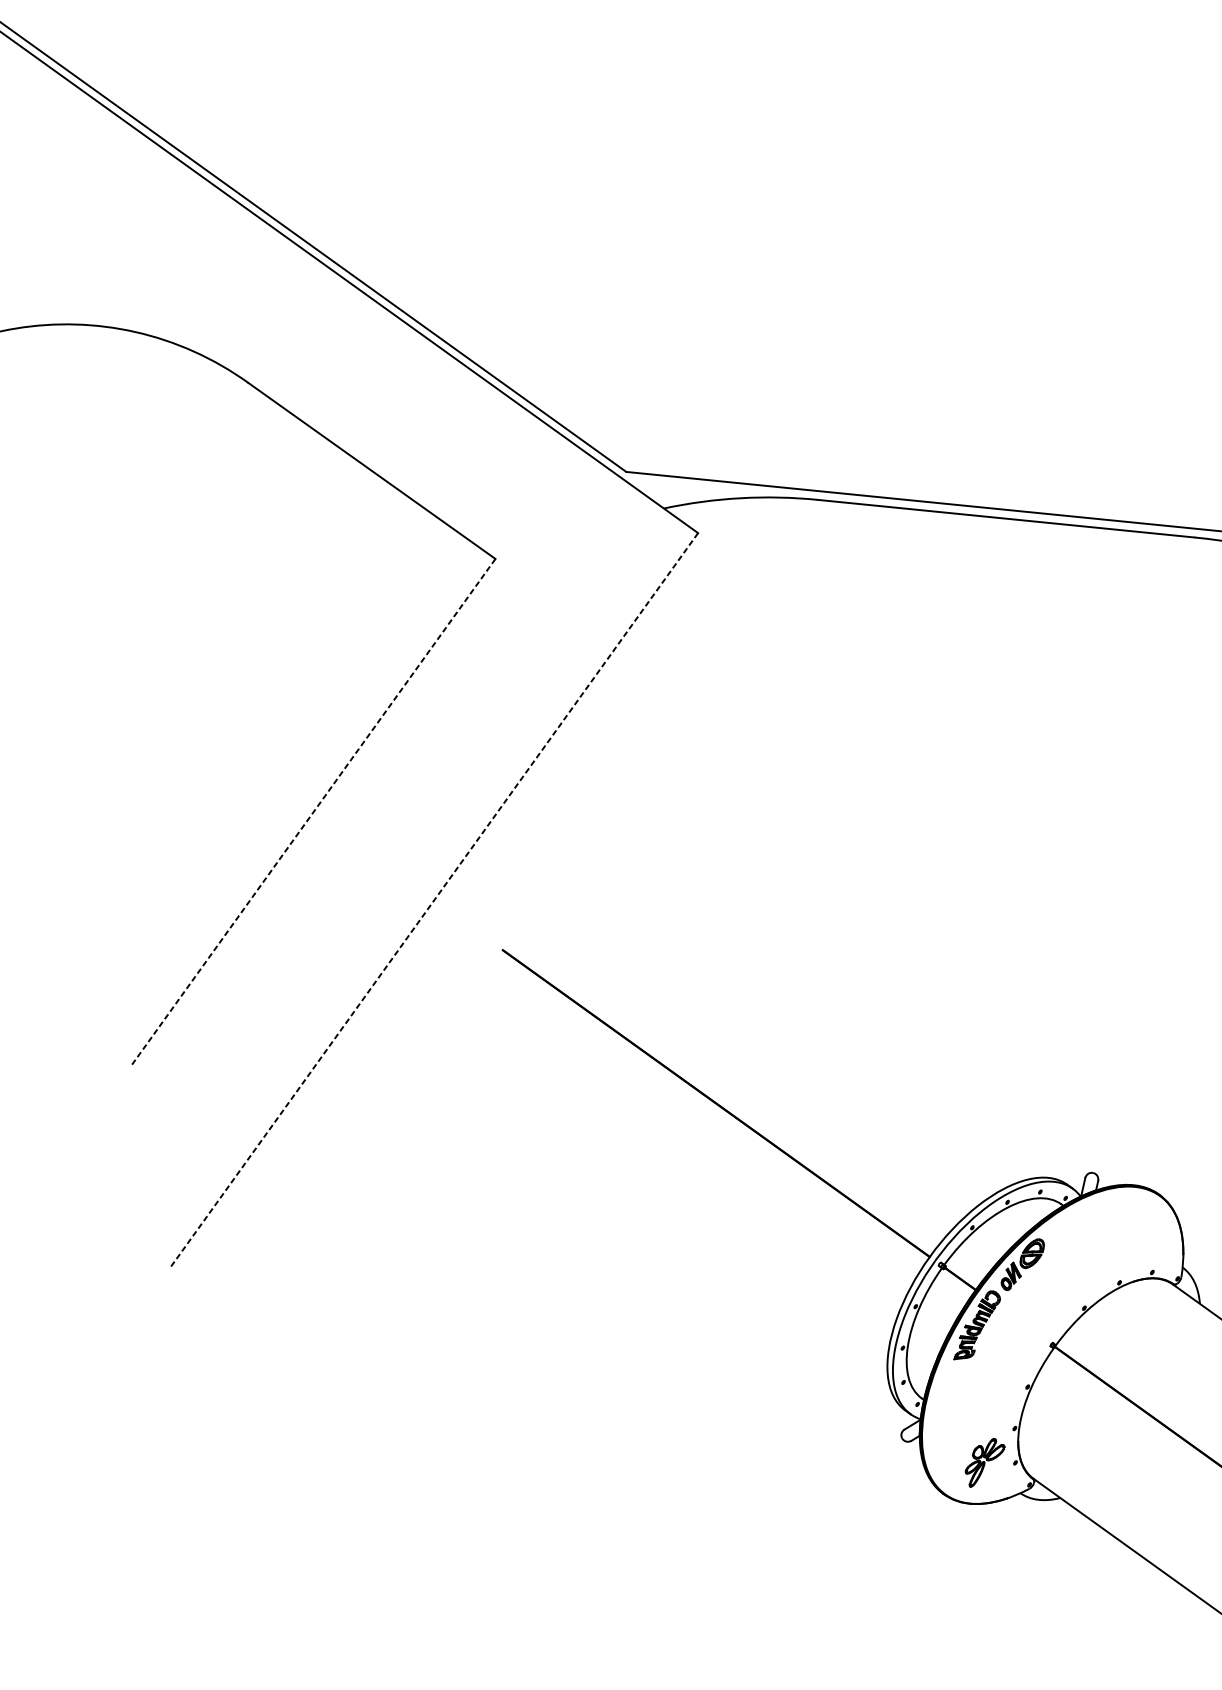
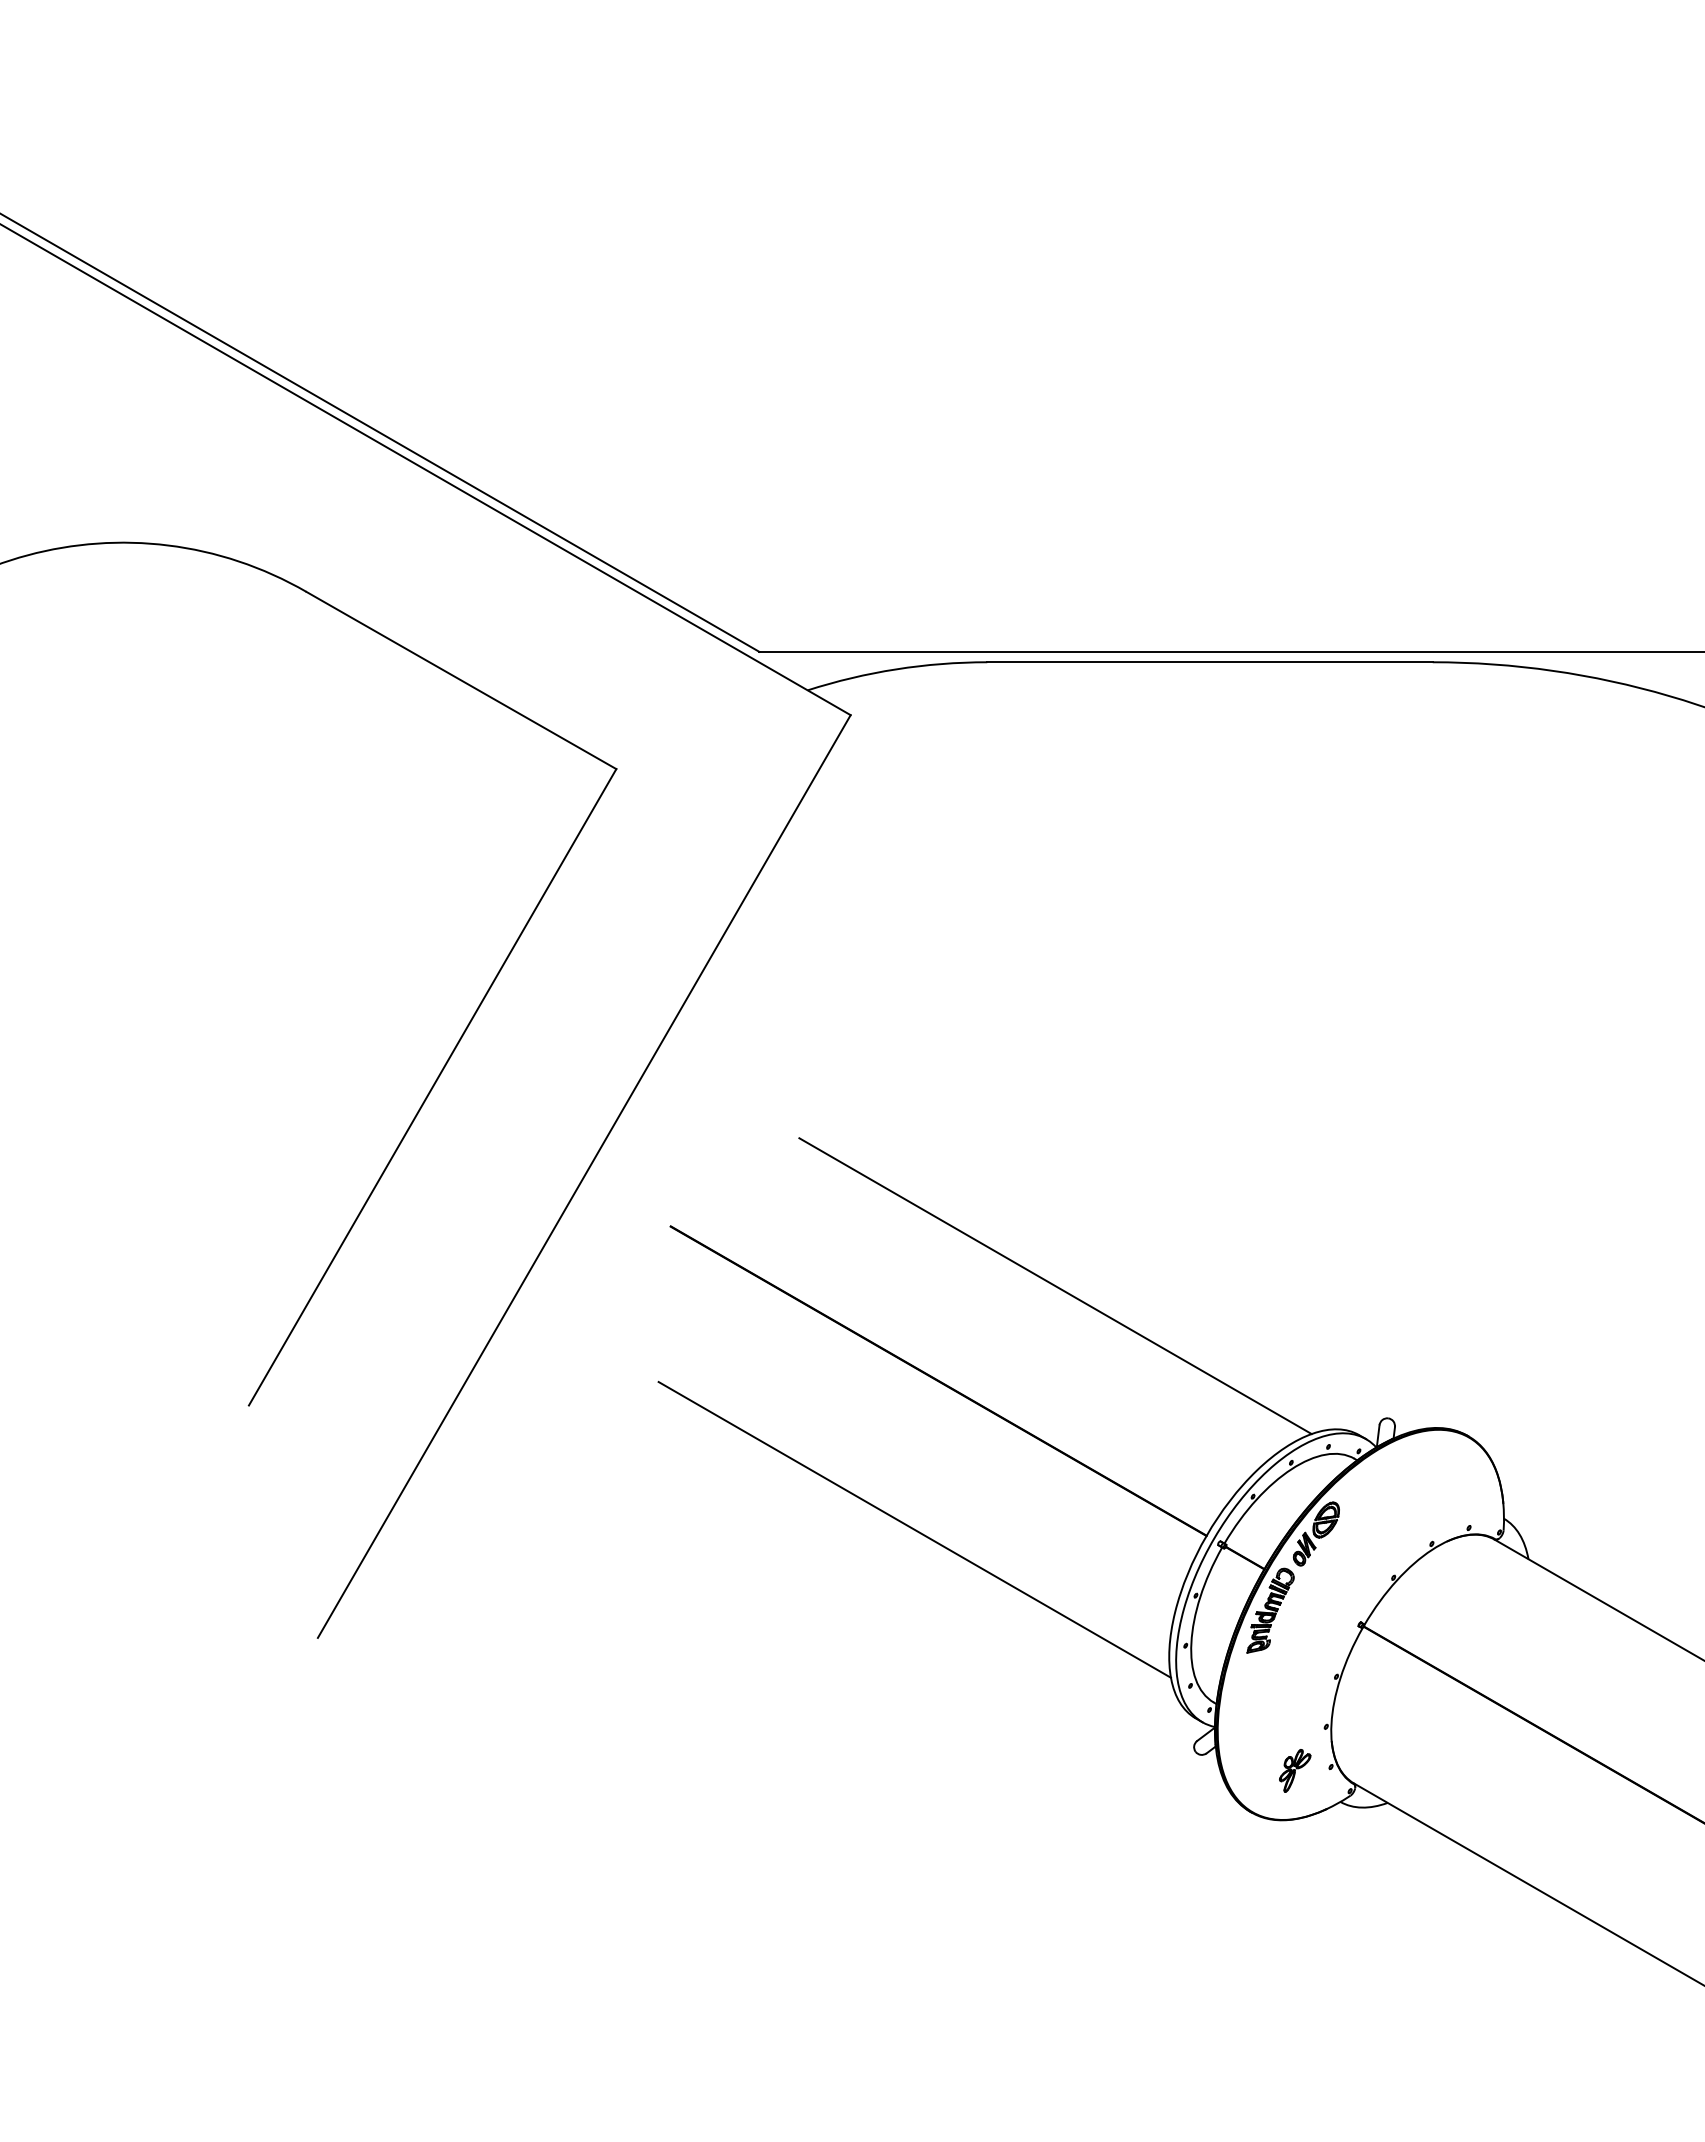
line: (313, 812) -> (432, 1087), dashed -> solid
line: (434, 900) -> (584, 1176), dashed -> solid
line: (823, 1033) -> (1055, 1286), added
line: (683, 1226) -> (914, 1529), added
part: (985, 1462) -> (1295, 1770), size x0.71

